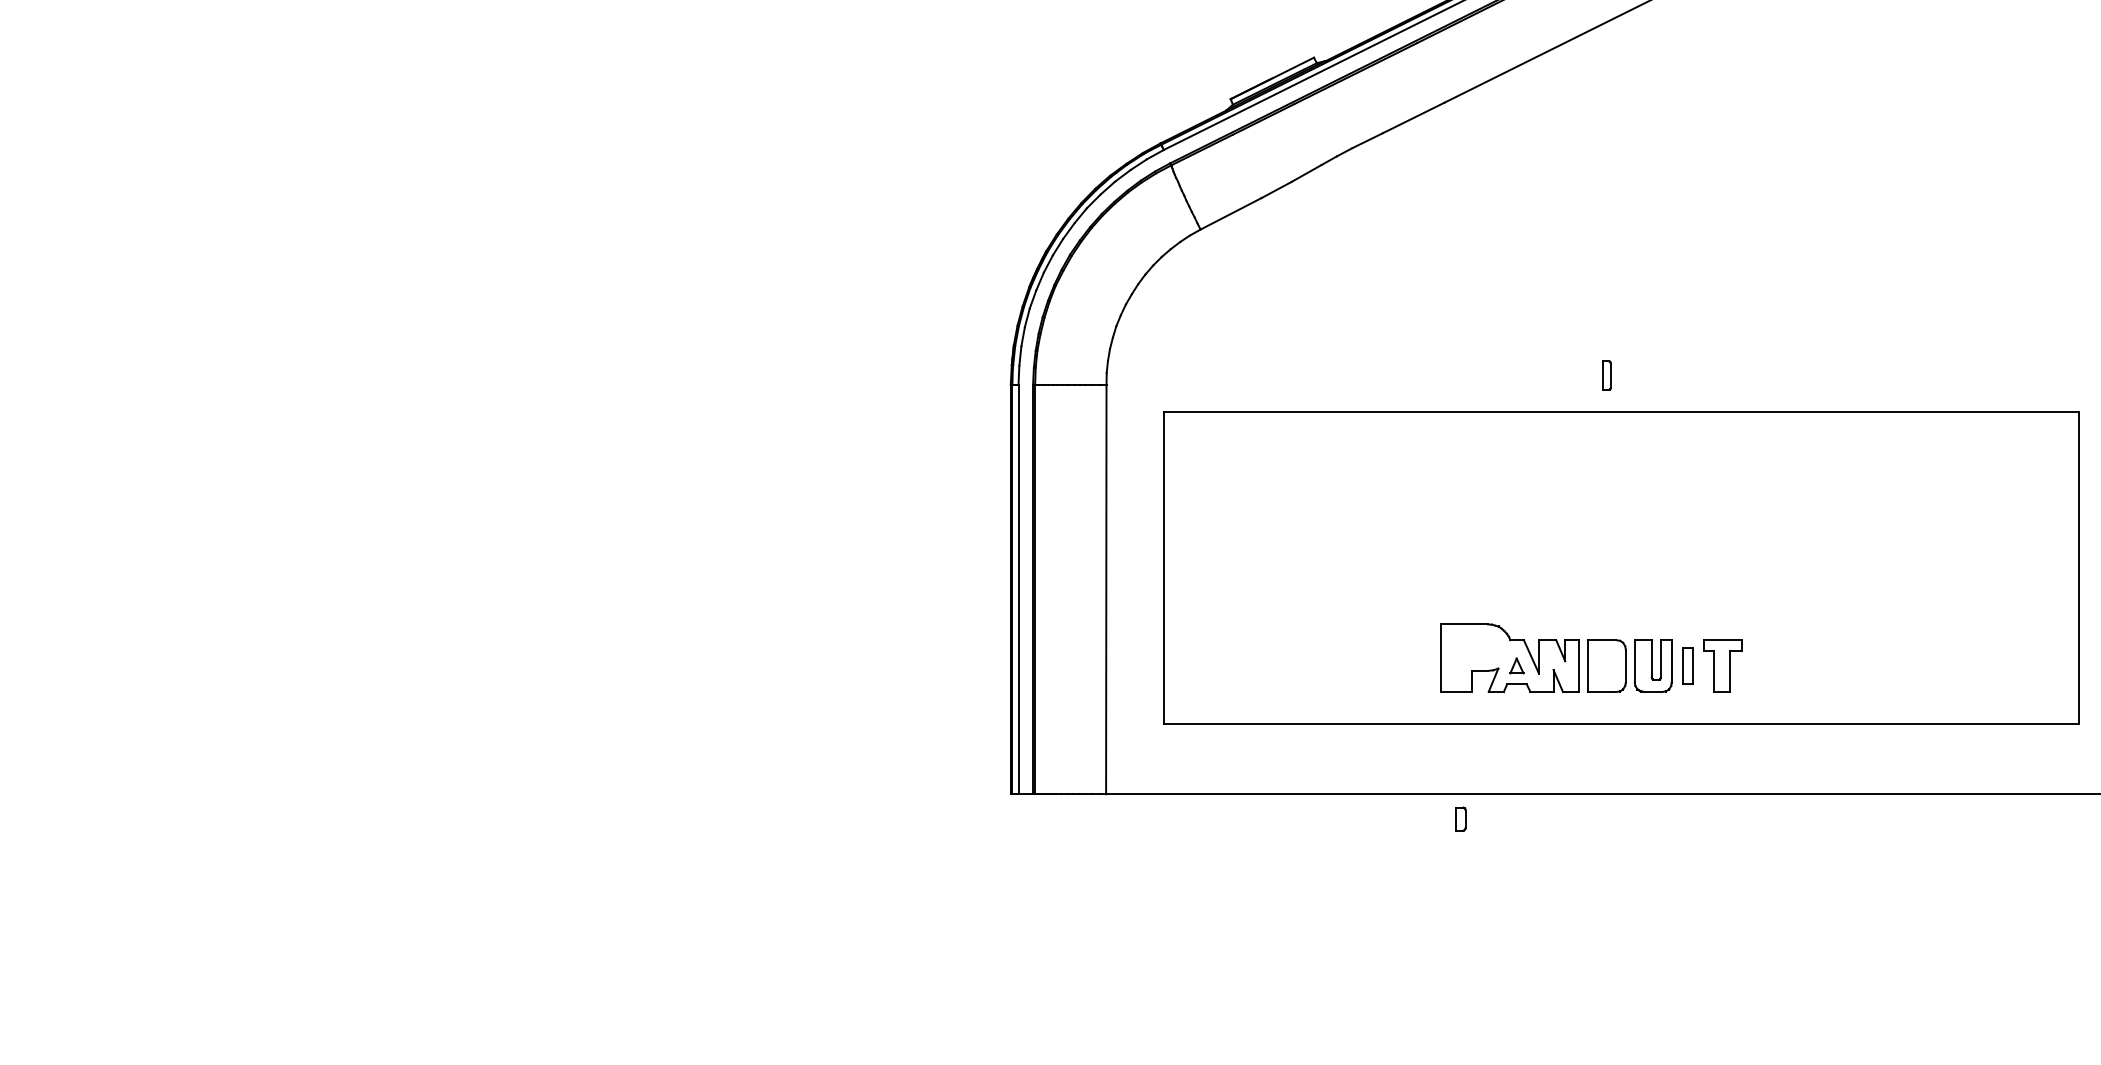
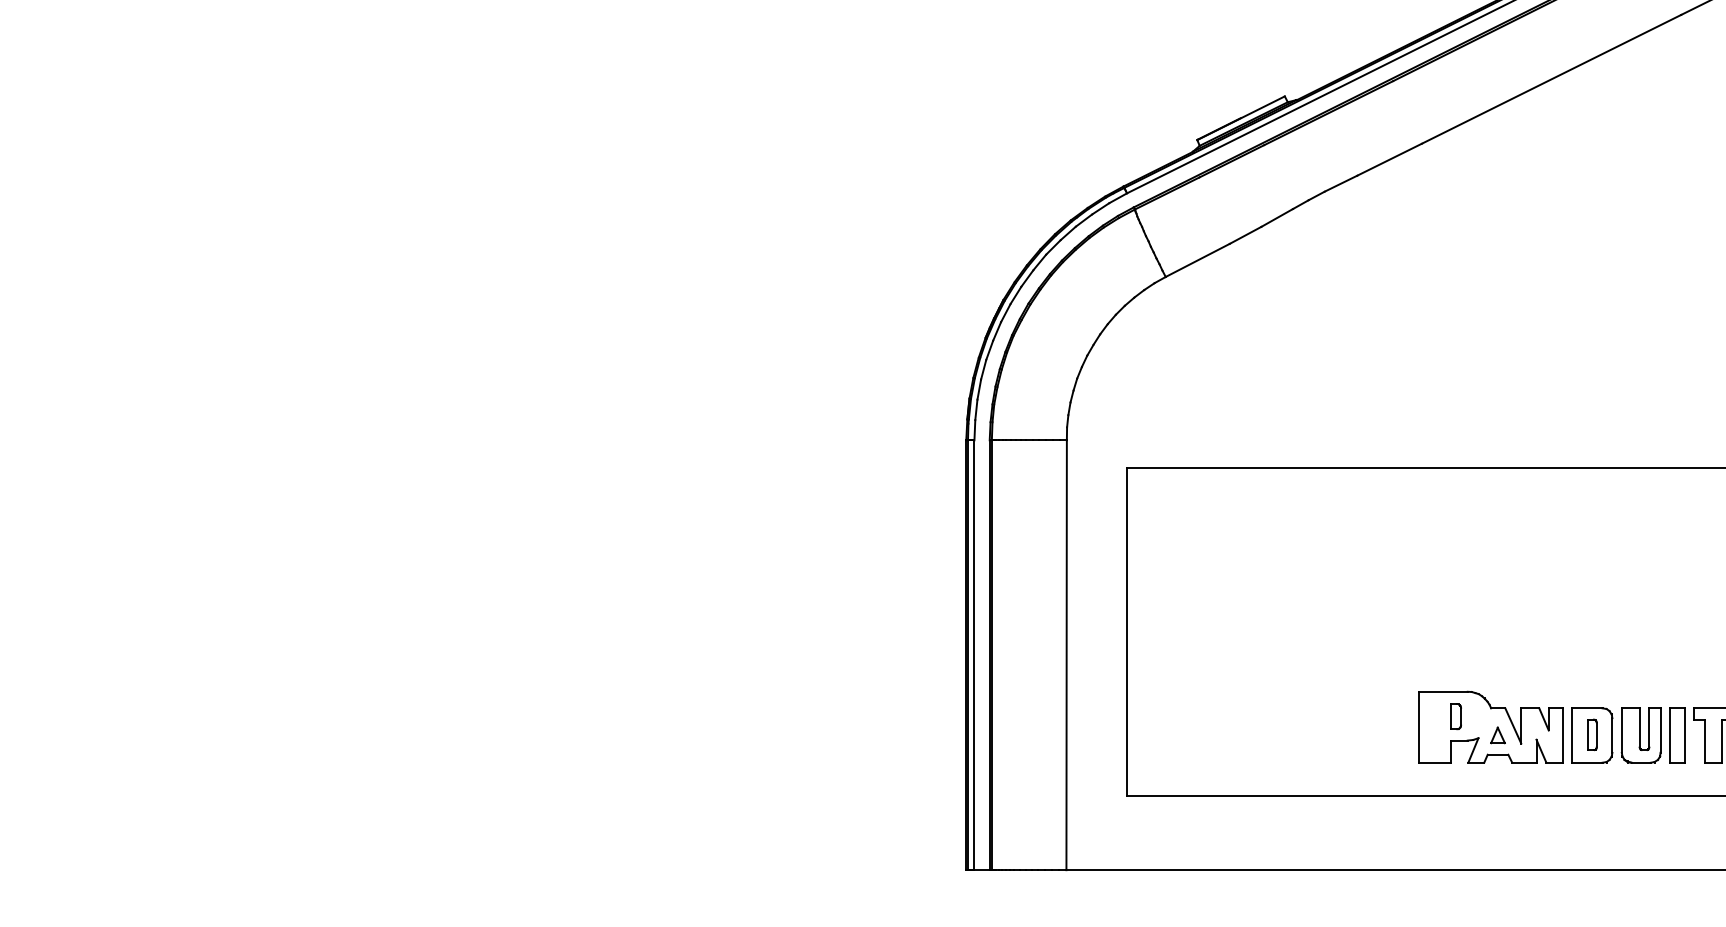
part: (1606, 375) -> (1592, 734), moved
part: (1687, 665) -> (1677, 734), size x1.43
part: (1460, 818) -> (1455, 716), moved

